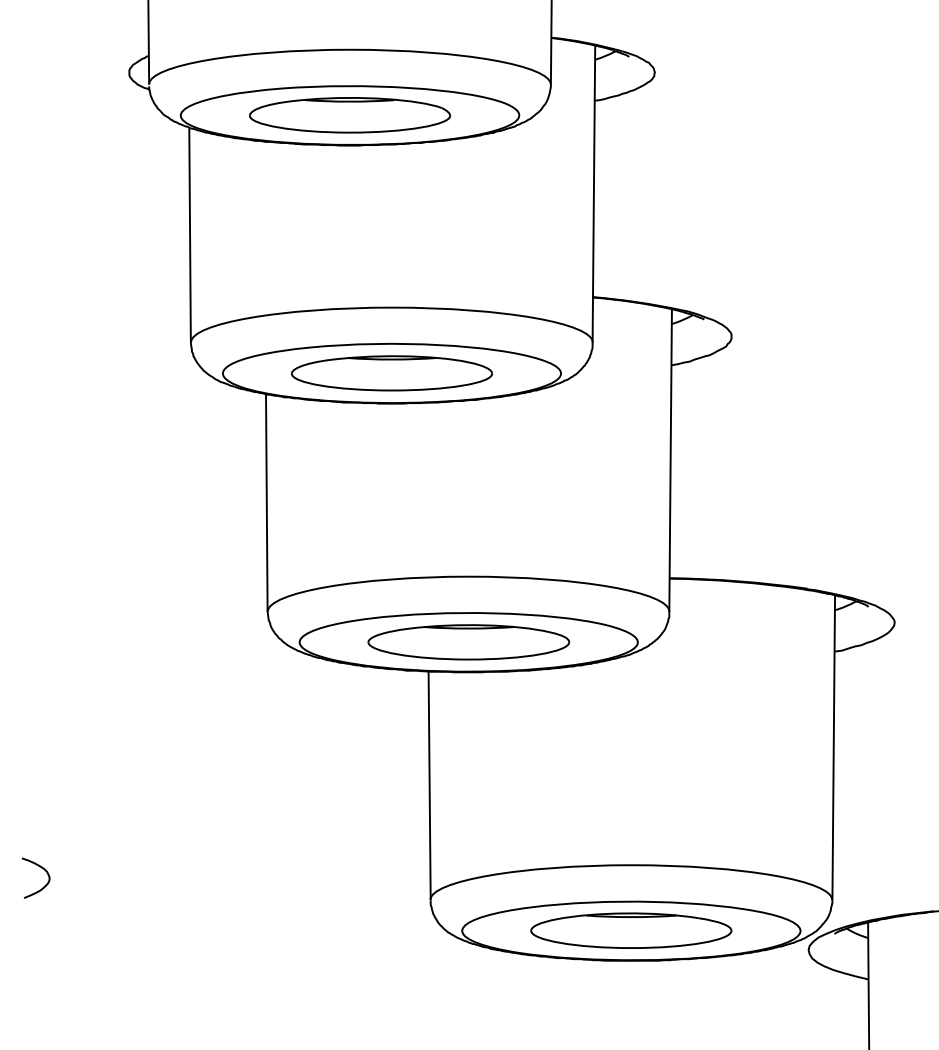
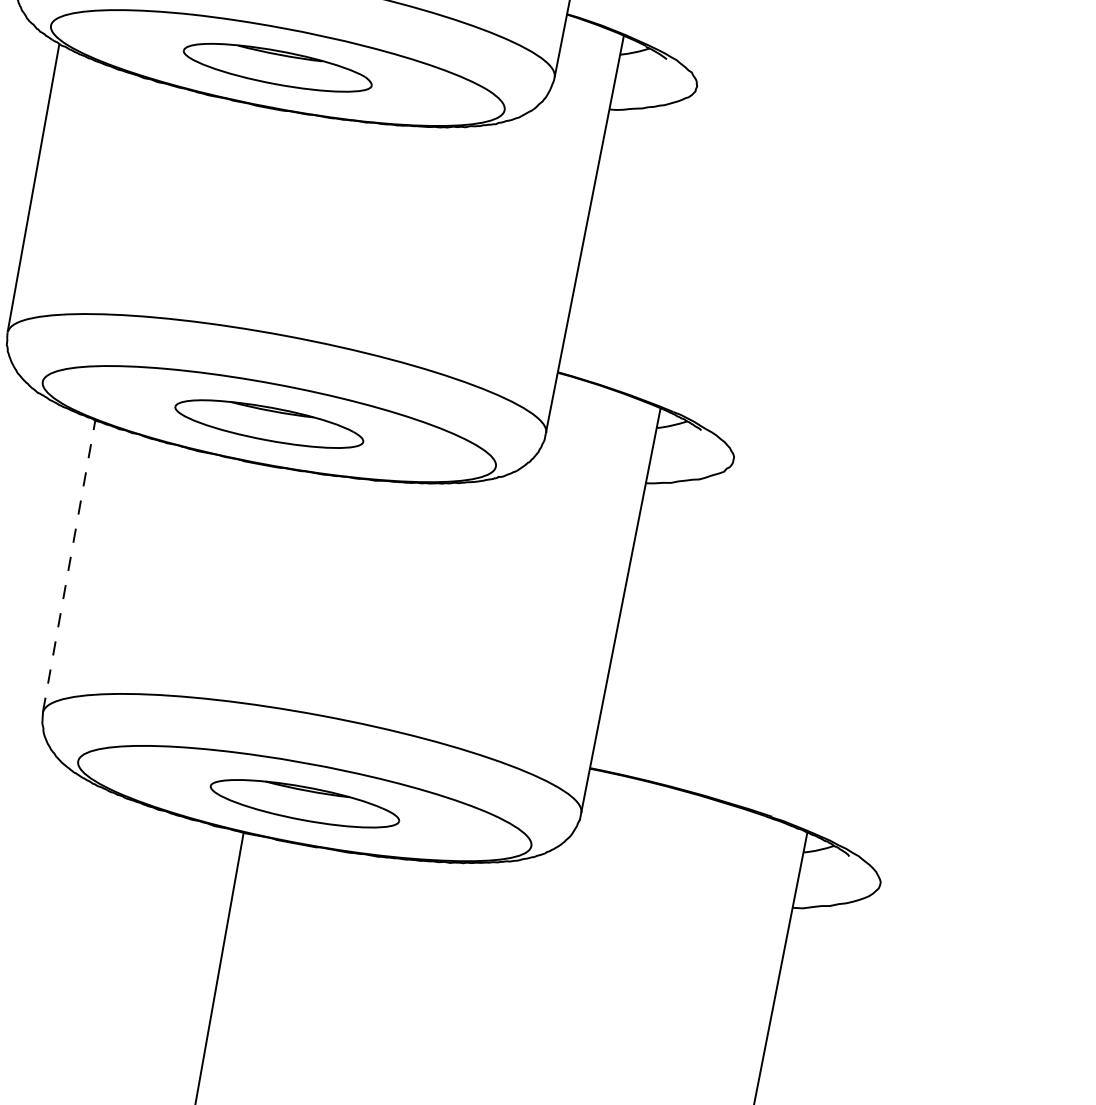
part: (349, 115) -> (277, 67), size x0.7
part: (391, 373) -> (268, 424), size x0.7
line: (266, 502) -> (68, 565), solid -> dashed
part: (468, 642) -> (304, 803), size x0.7

